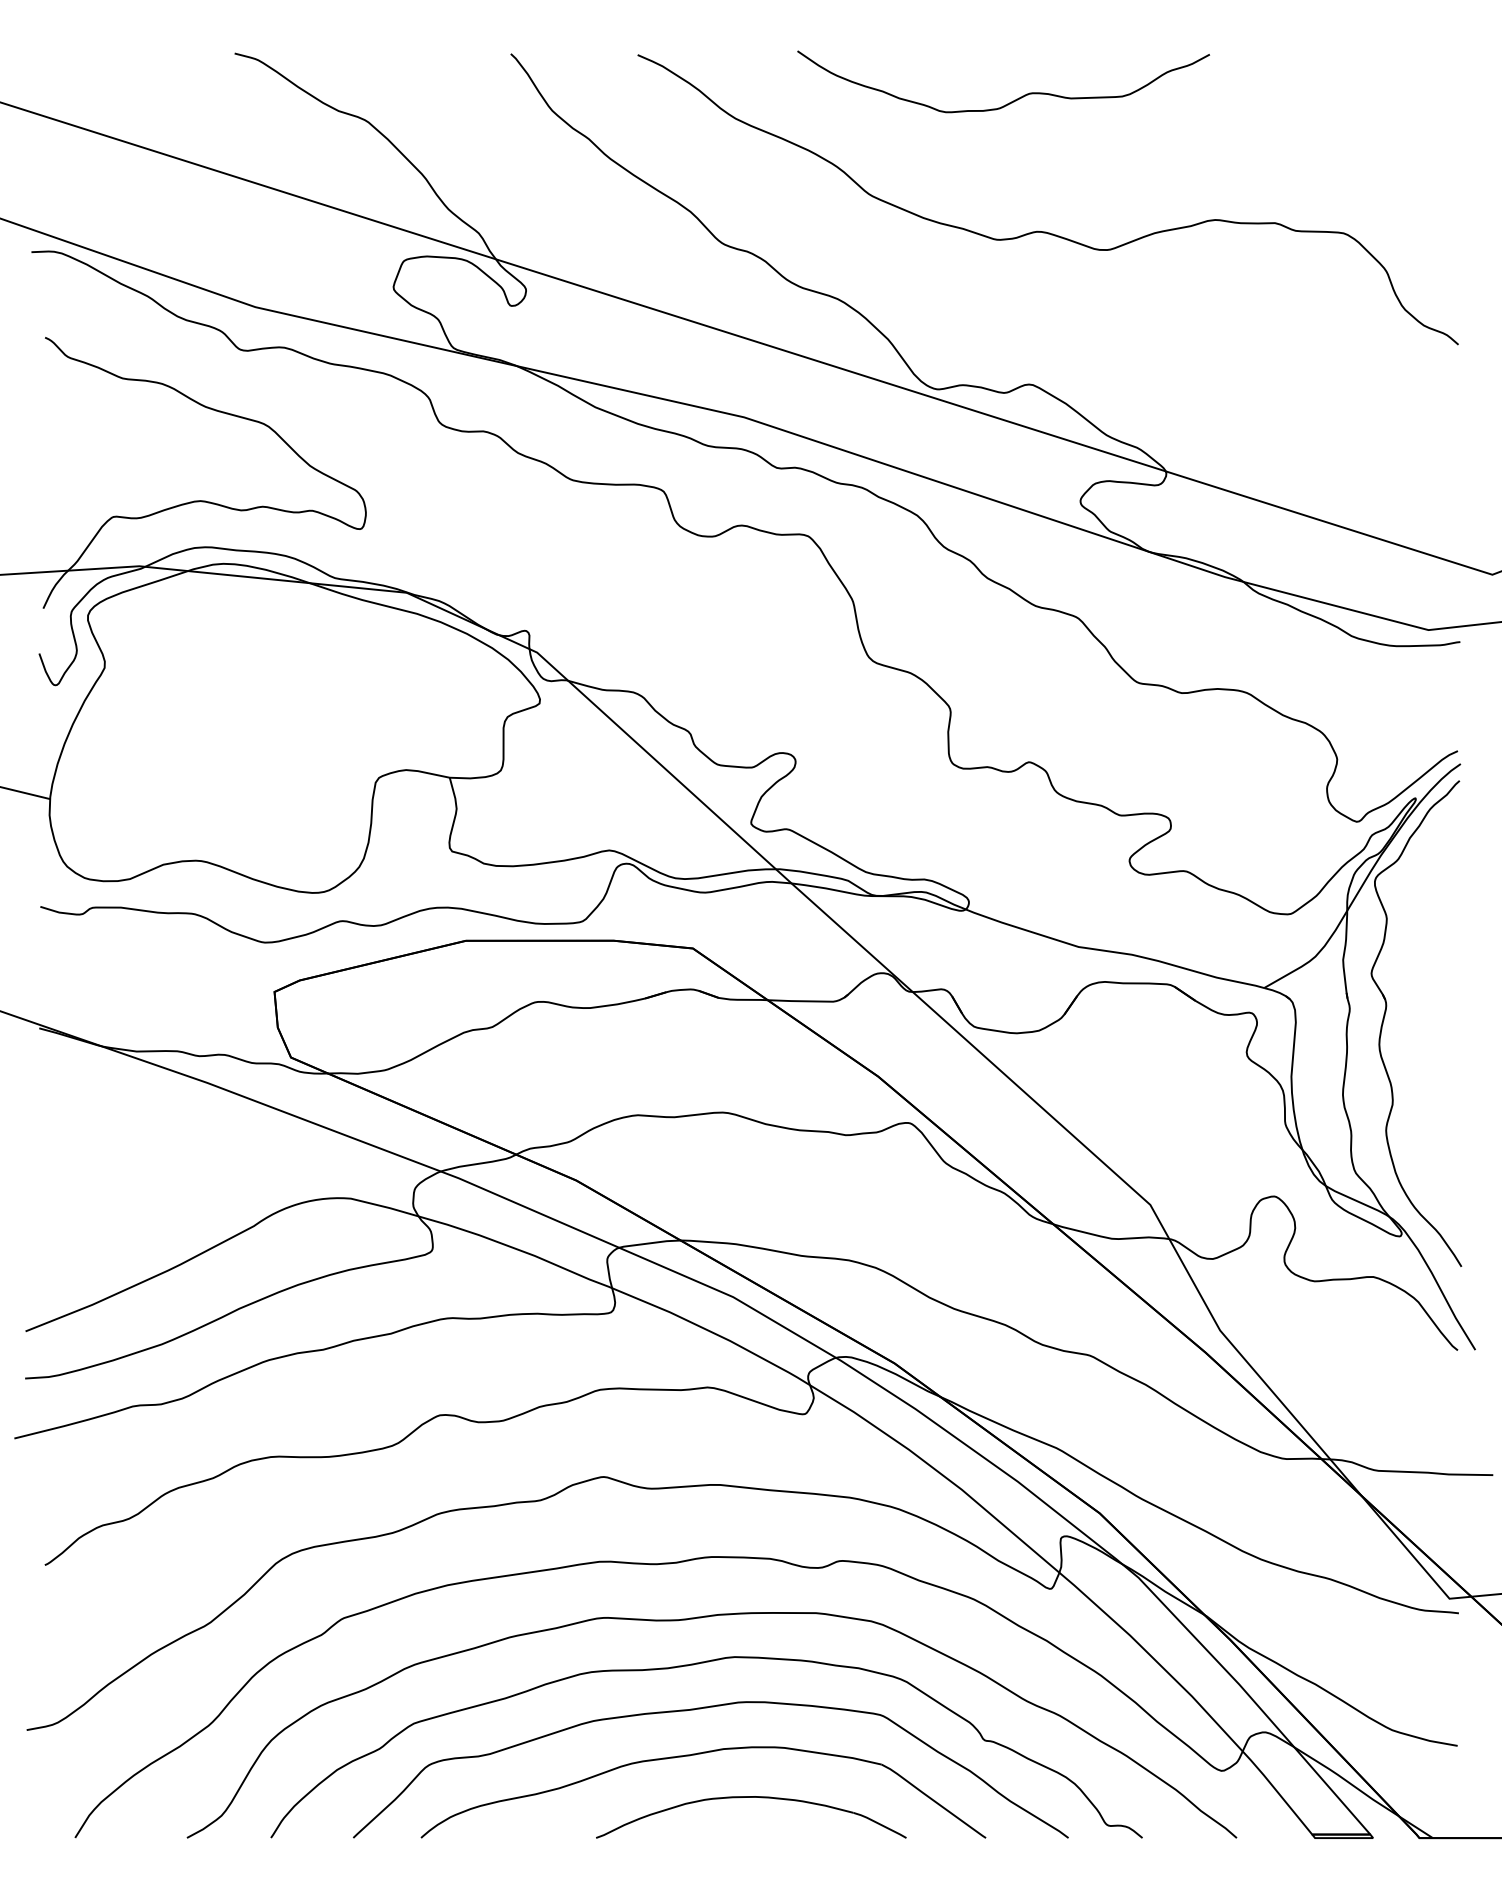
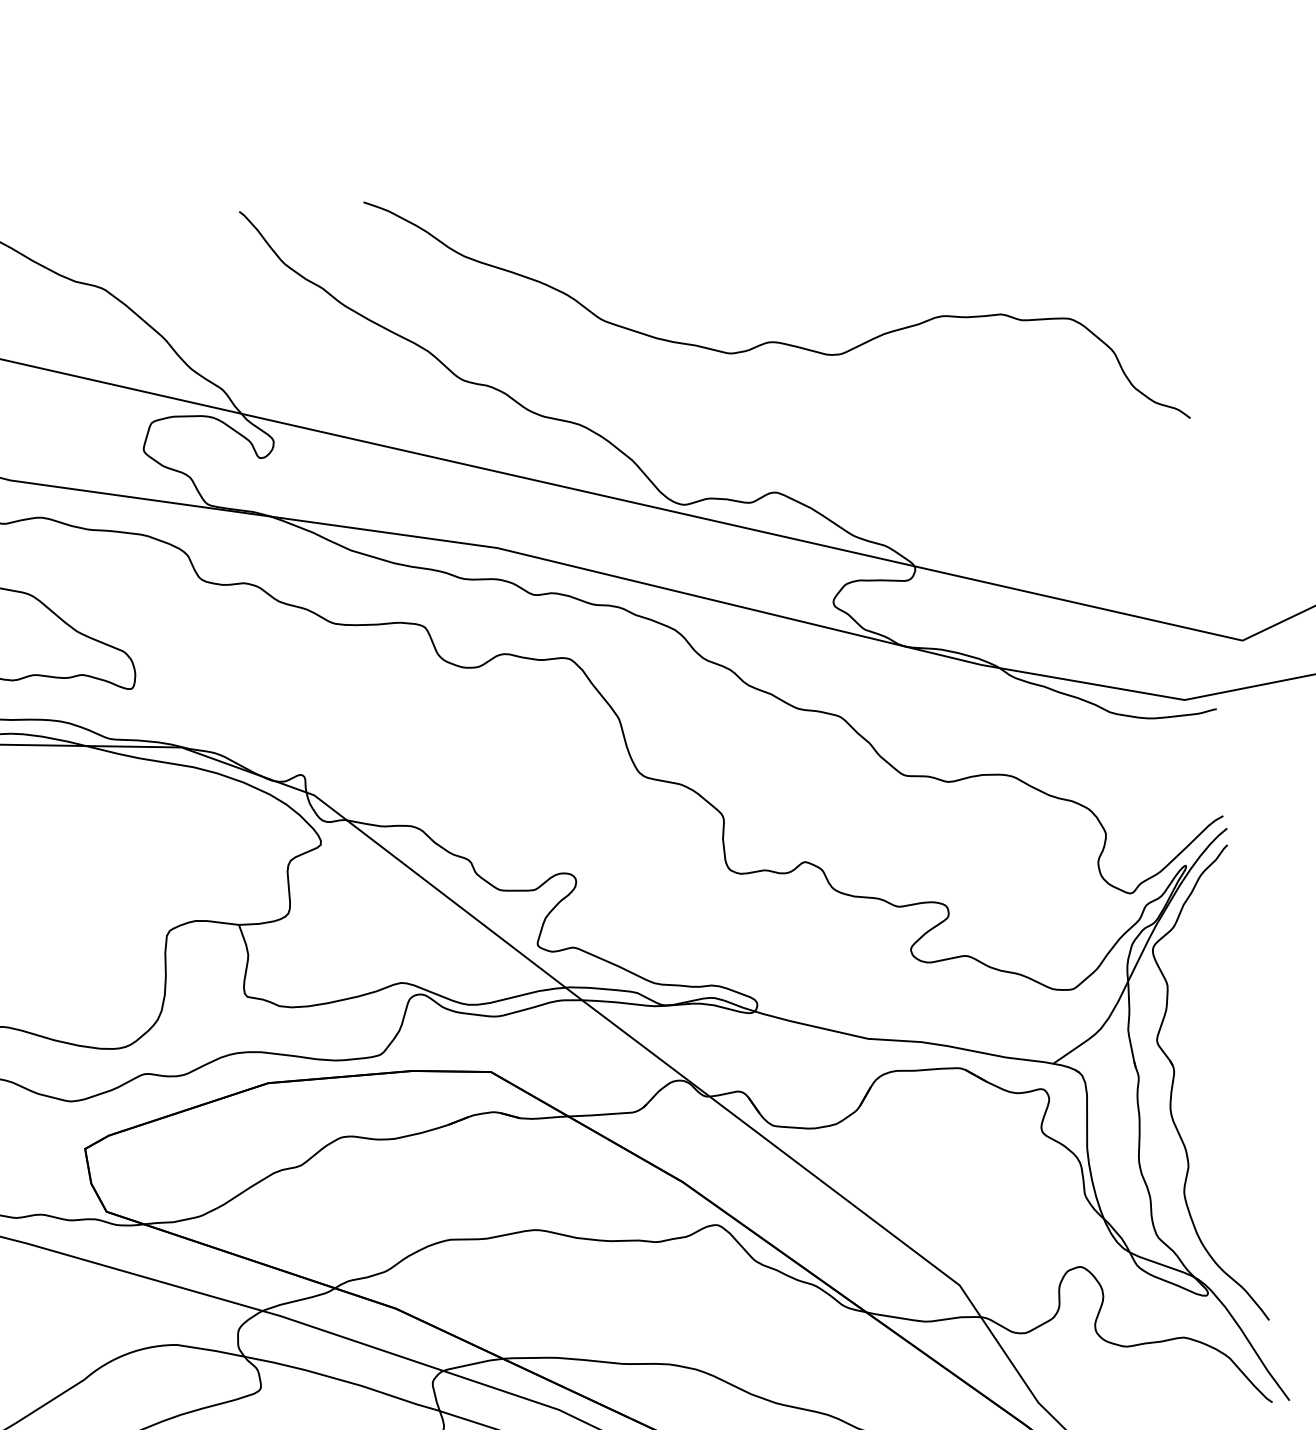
curve: (1013, 100) -> (734, 215), removed

